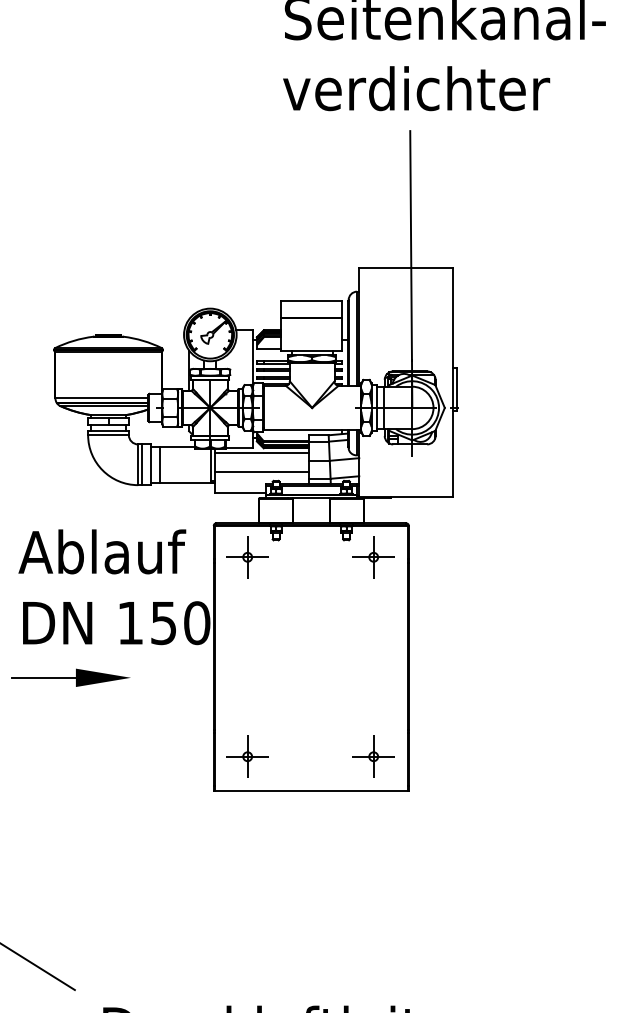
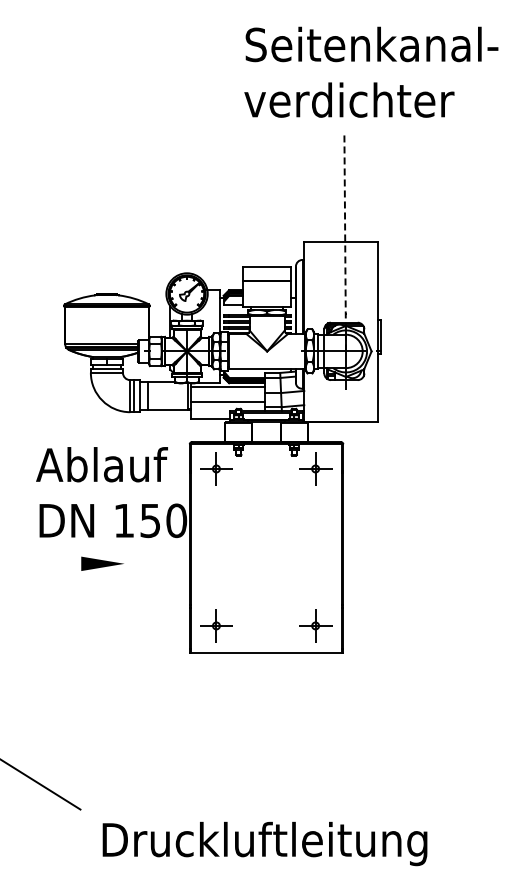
line: (411, 269) -> (345, 242), solid -> dashed
line: (44, 677) -> (56, 563), removed

